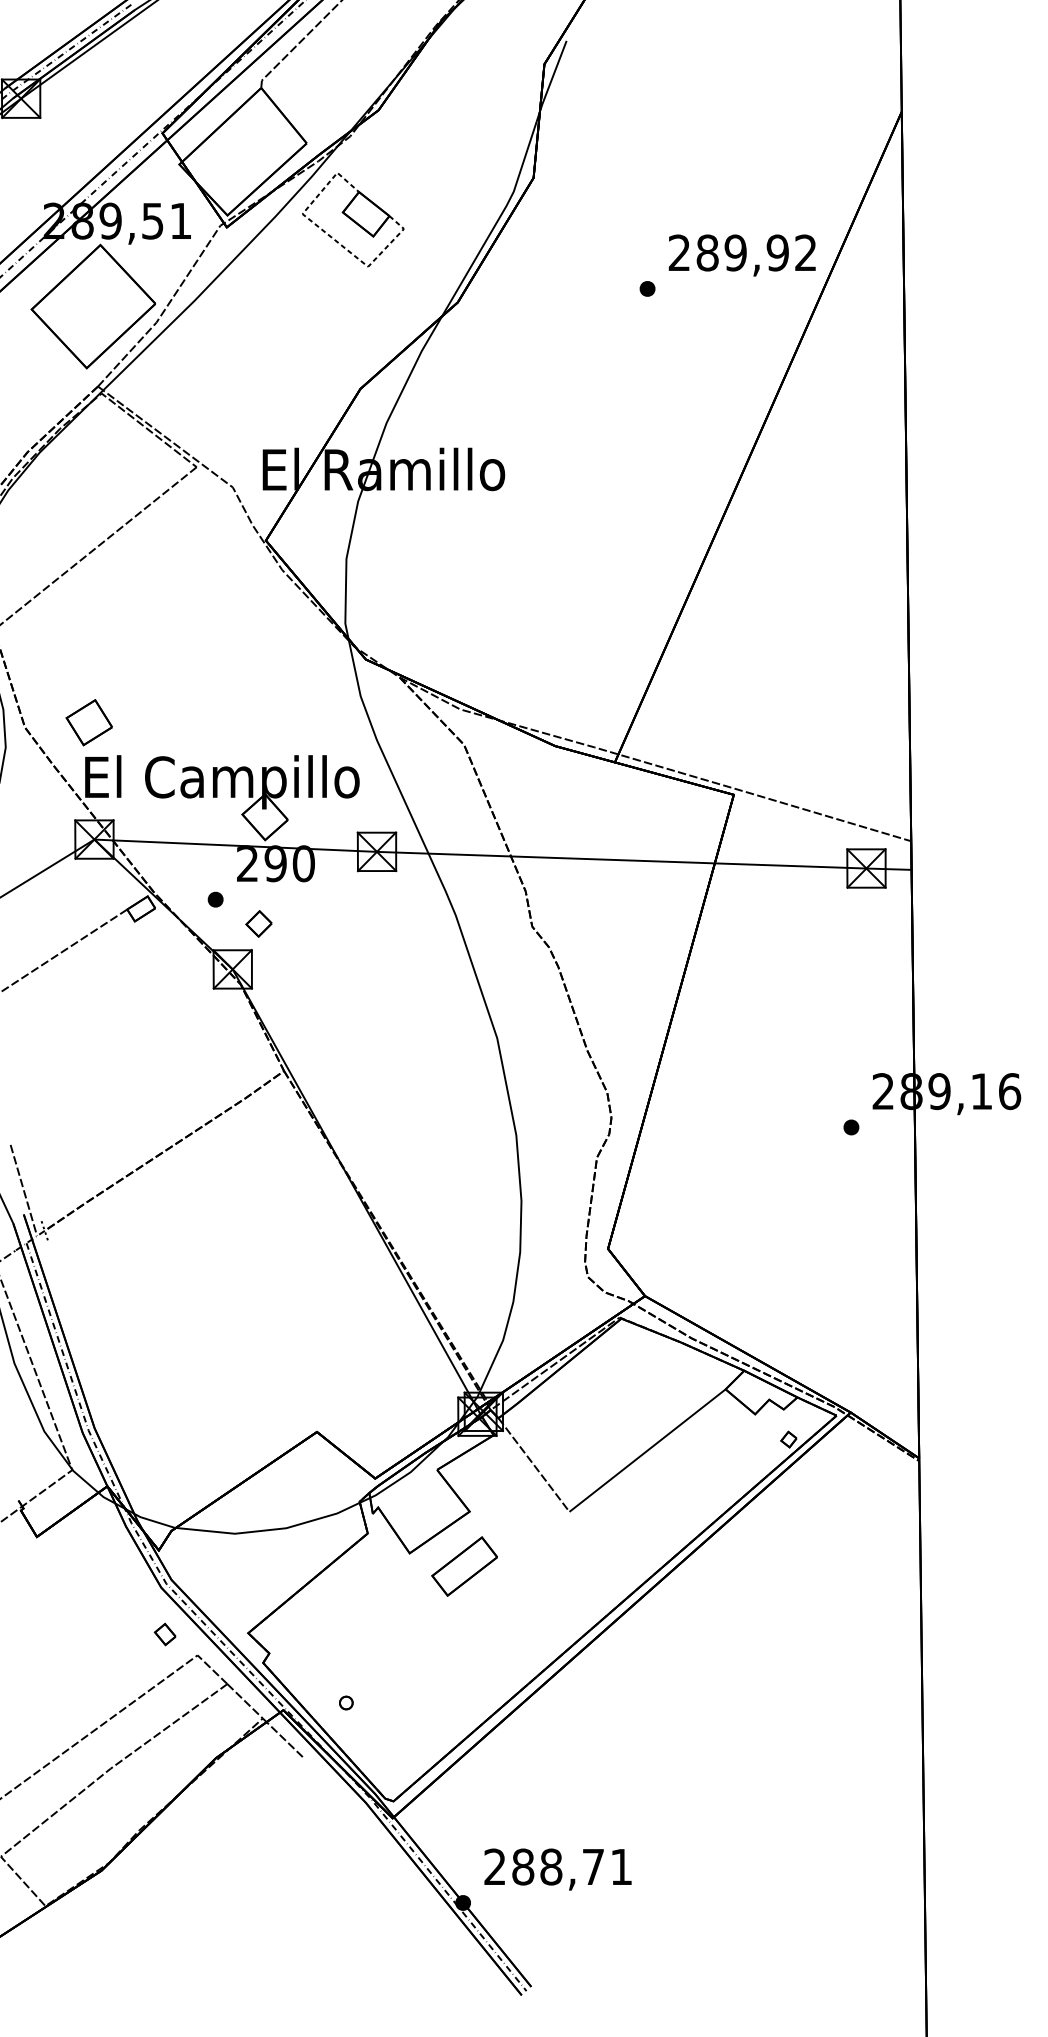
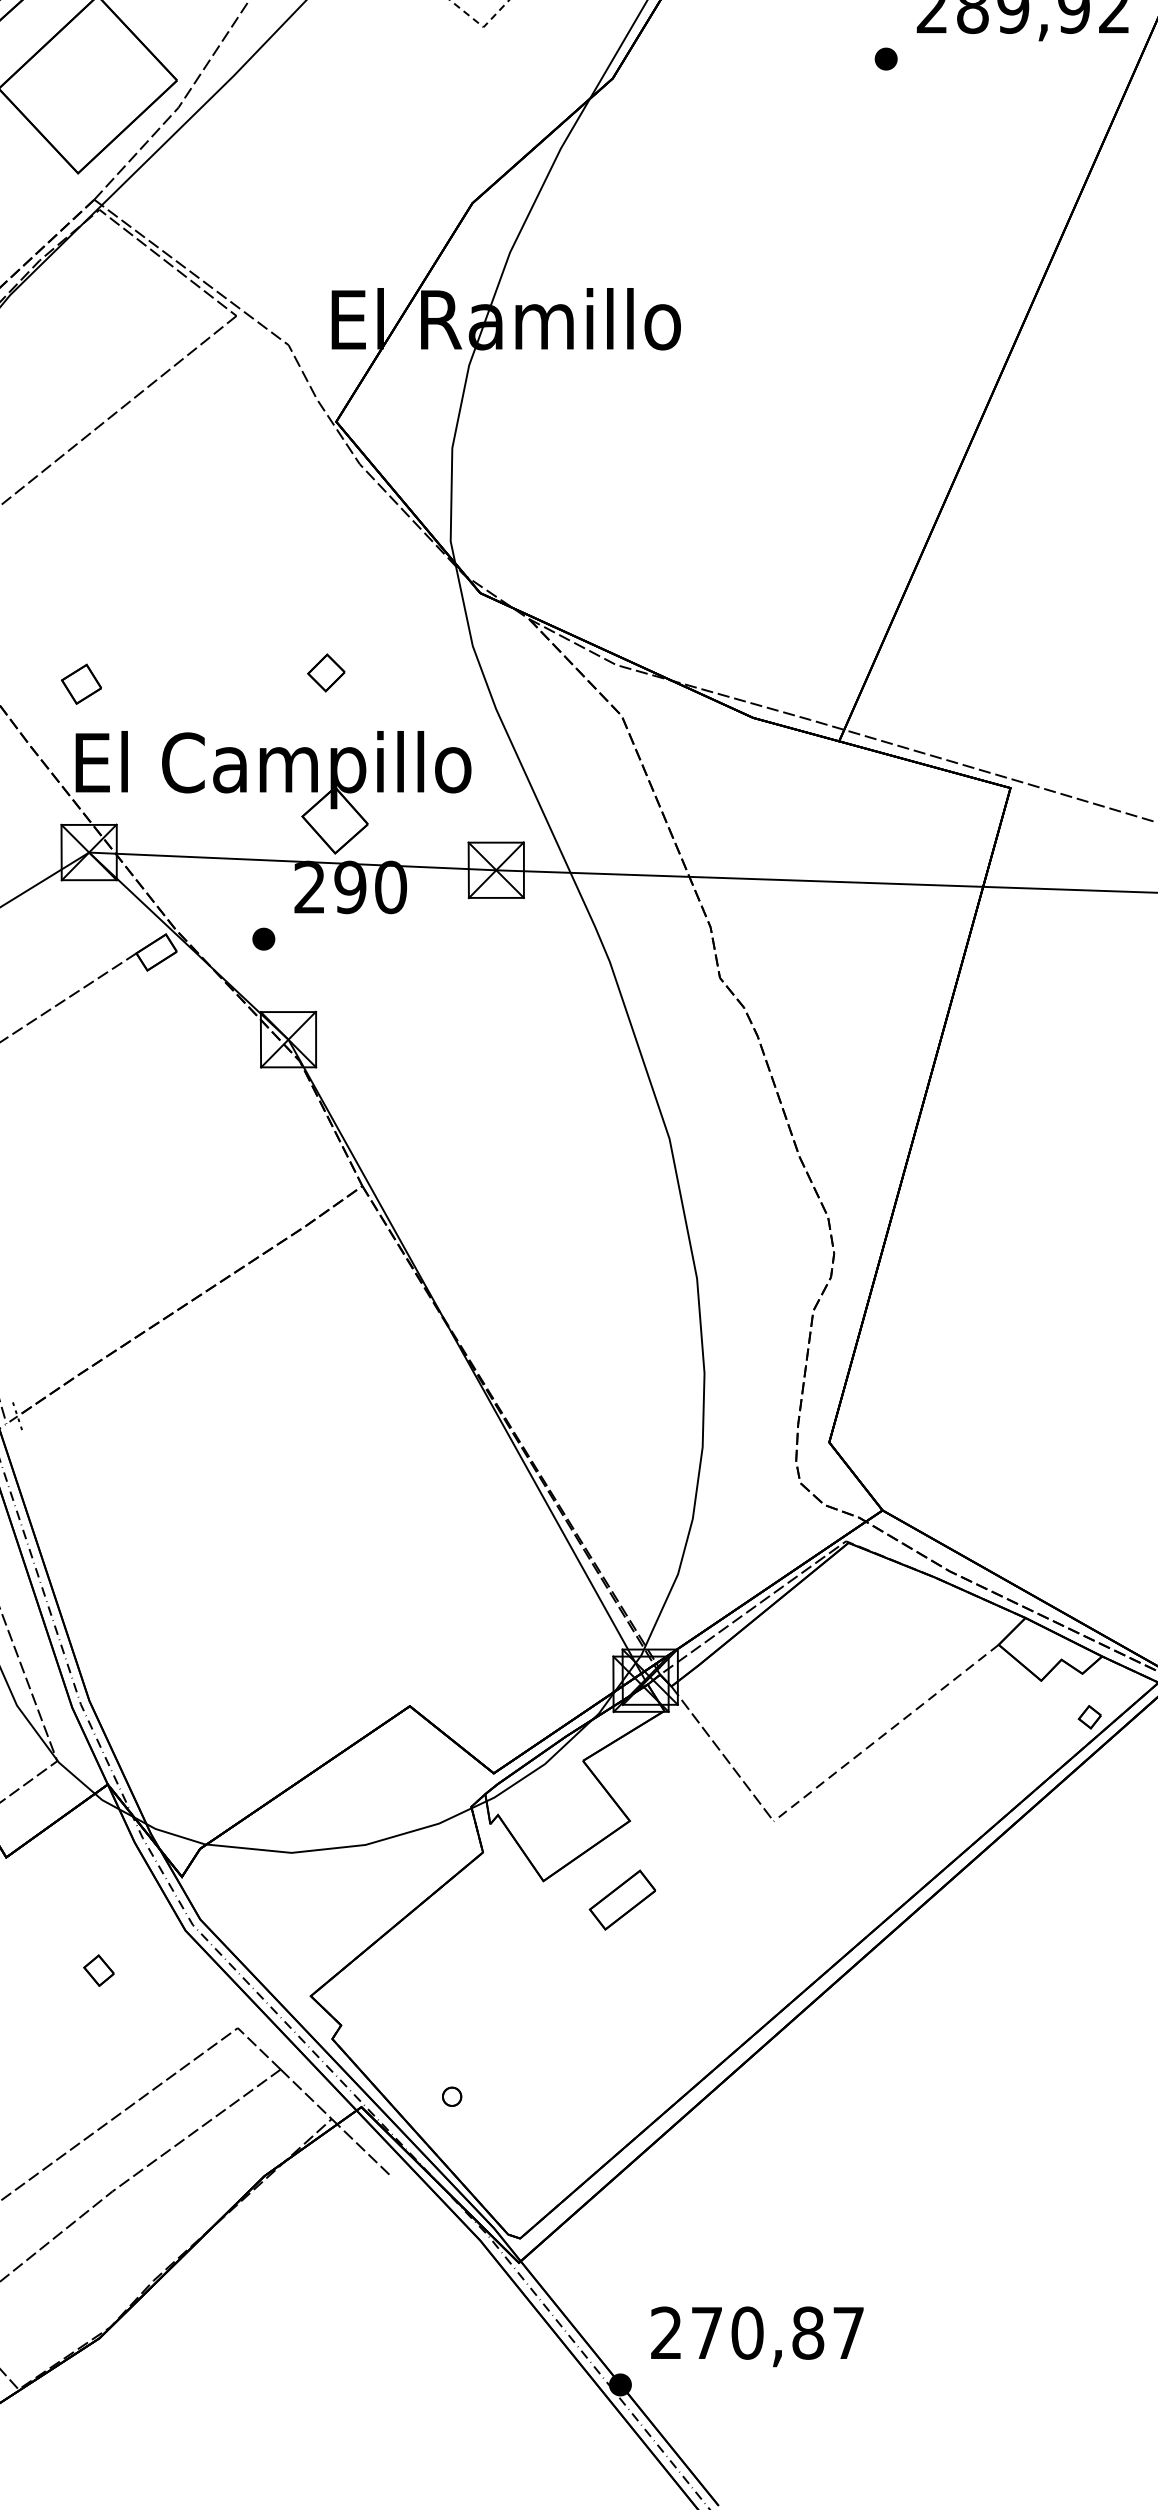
part: (88, 722) -> (80, 683), size x0.6
part: (258, 923) -> (325, 672), moved
line: (647, 1450) -> (886, 1732), solid -> dashed
part: (464, 1566) -> (622, 1900), size x0.7
part: (164, 1634) -> (97, 1970), moved
text: (571, 1866) -> (776, 2332), 288,71 -> 270,87

